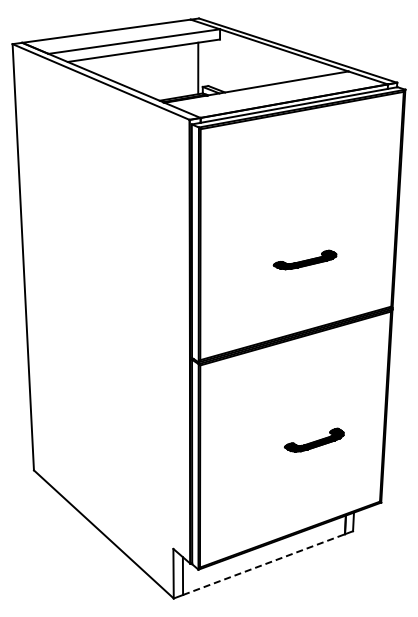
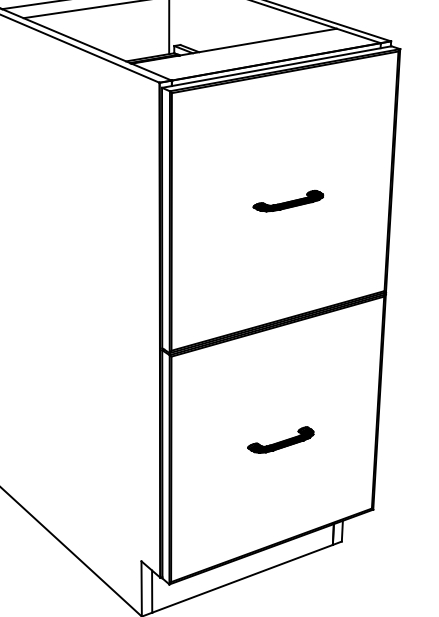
part: (304, 259) -> (287, 200), moved
part: (314, 439) -> (281, 439), moved
line: (264, 564) -> (243, 578), dashed -> solid

